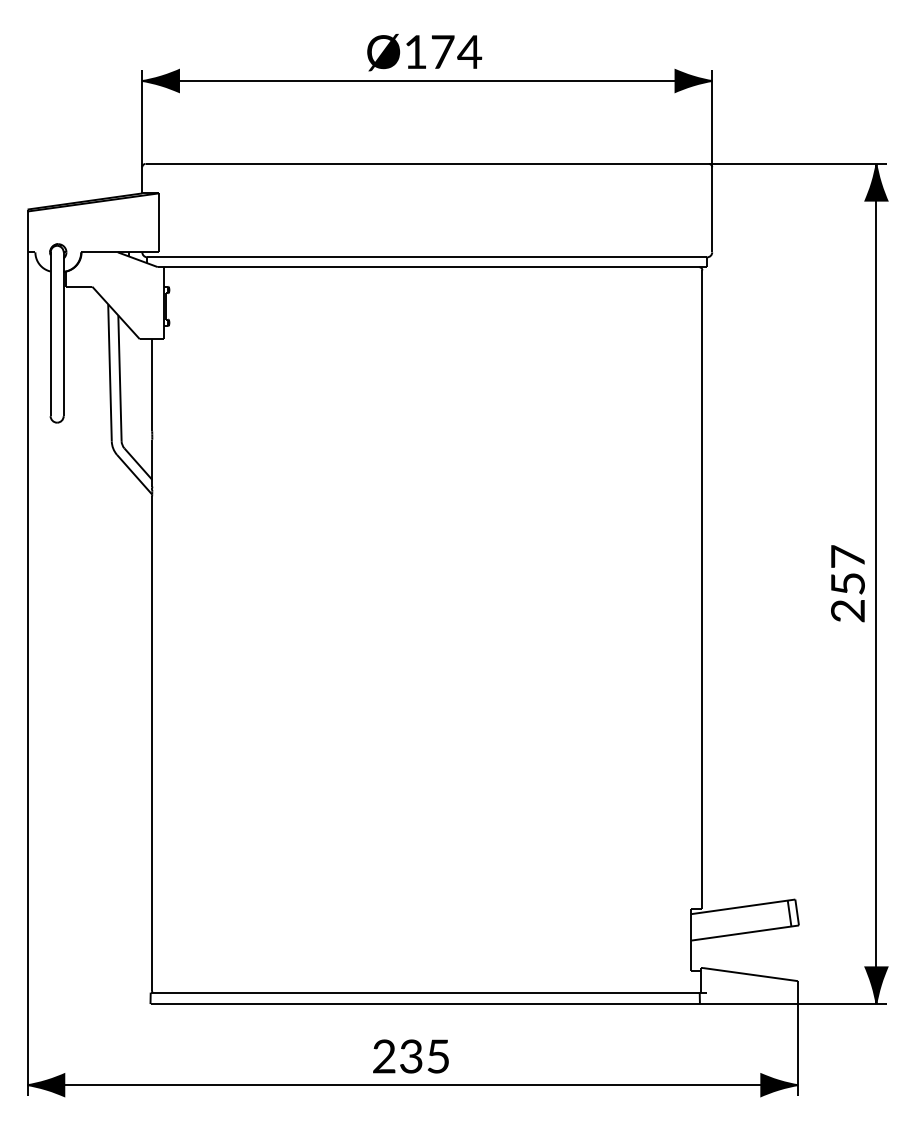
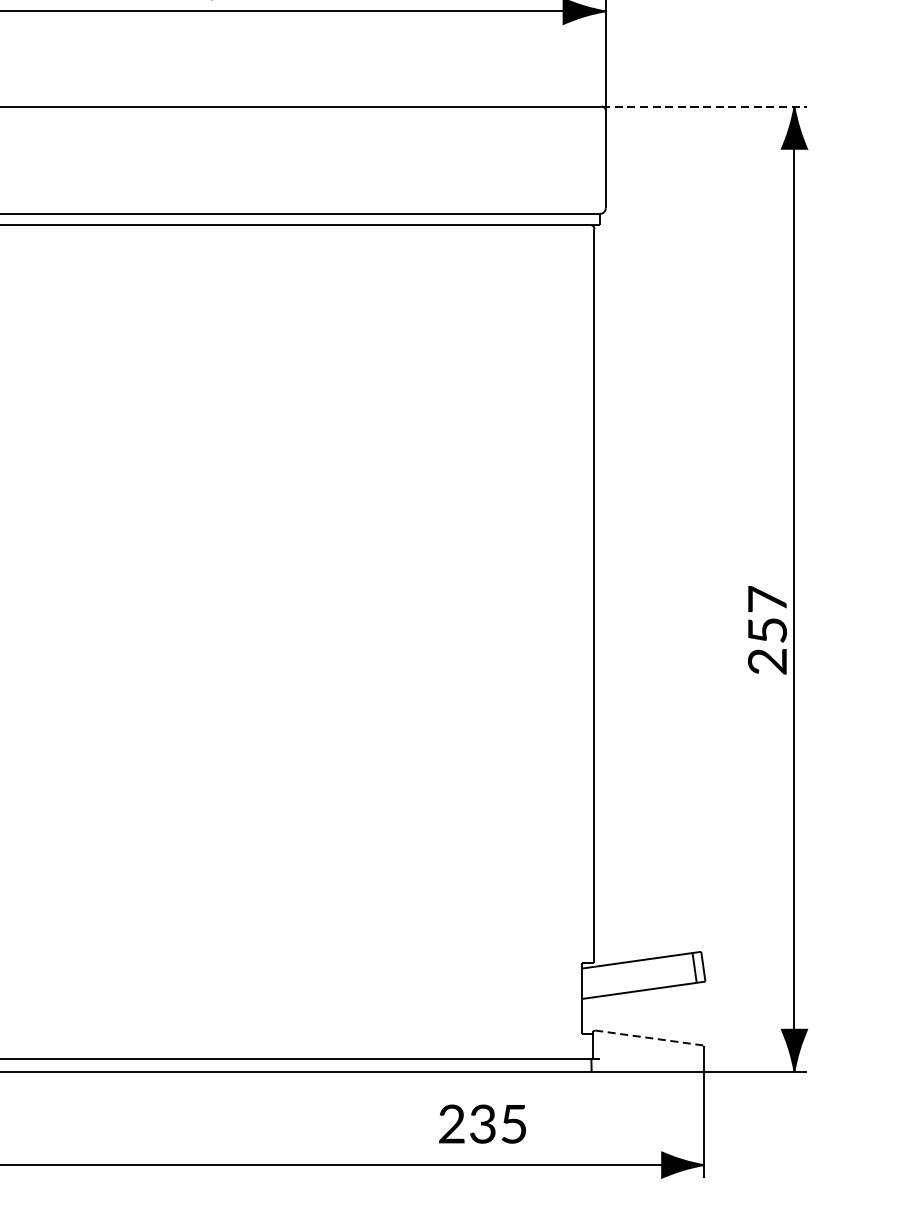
line: (798, 163) -> (704, 106), solid -> dashed
text: (847, 583) -> (766, 630), moved
line: (750, 974) -> (649, 1037), solid -> dashed
text: (410, 1056) -> (481, 1124), moved

